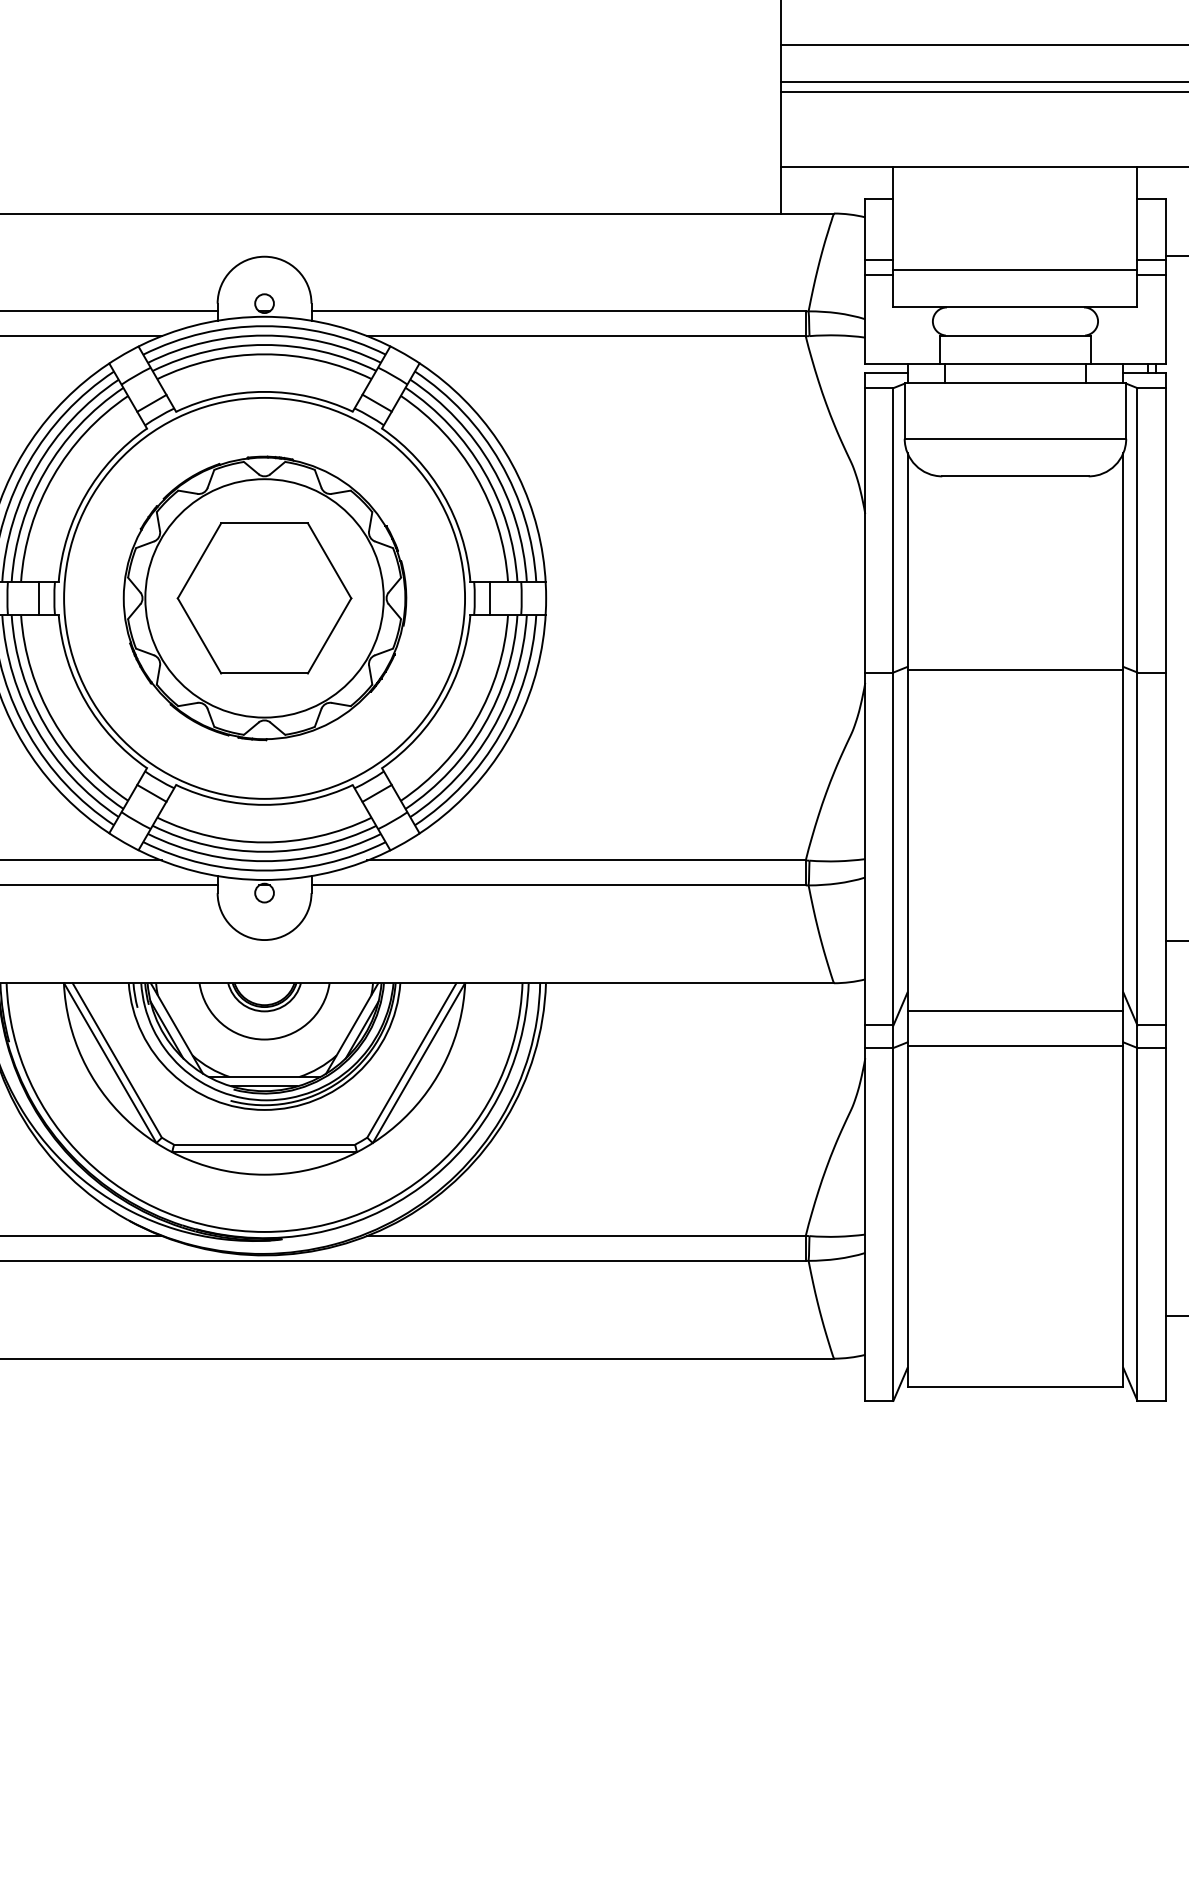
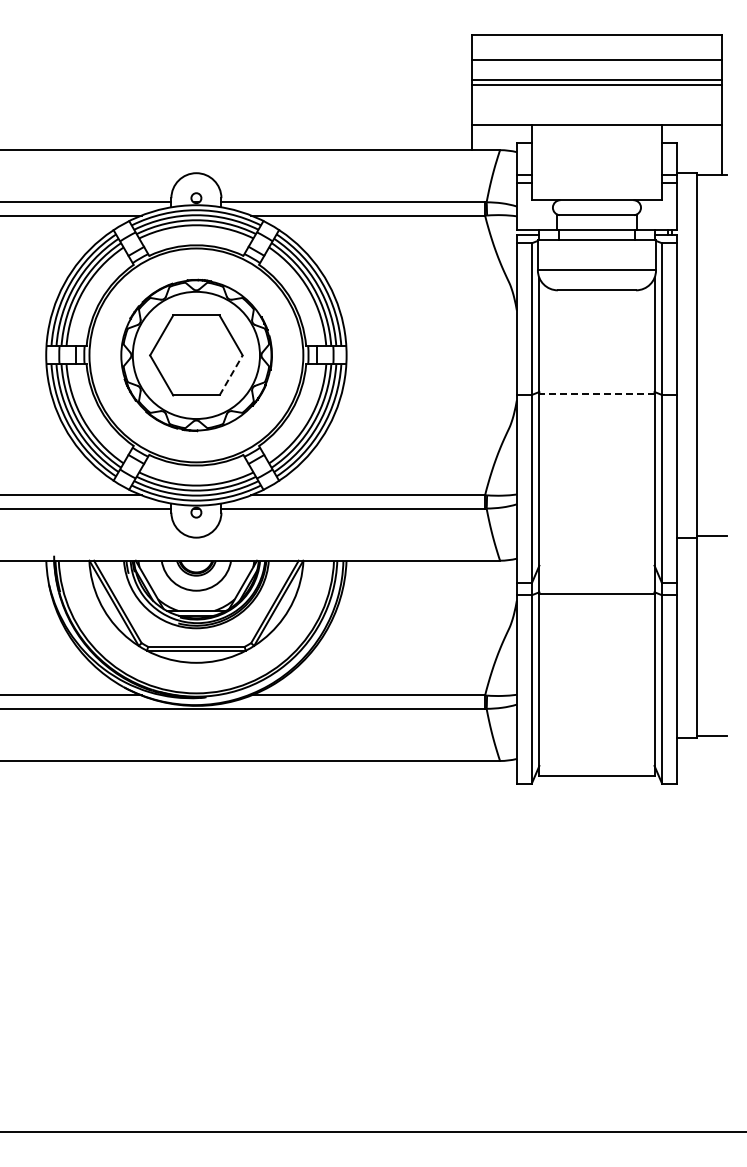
line: (1014, 270) -> (596, 180), removed
line: (330, 636) -> (231, 375), solid -> dashed
line: (1014, 669) -> (596, 393), solid -> dashed
line: (1014, 1010) -> (596, 575), removed

